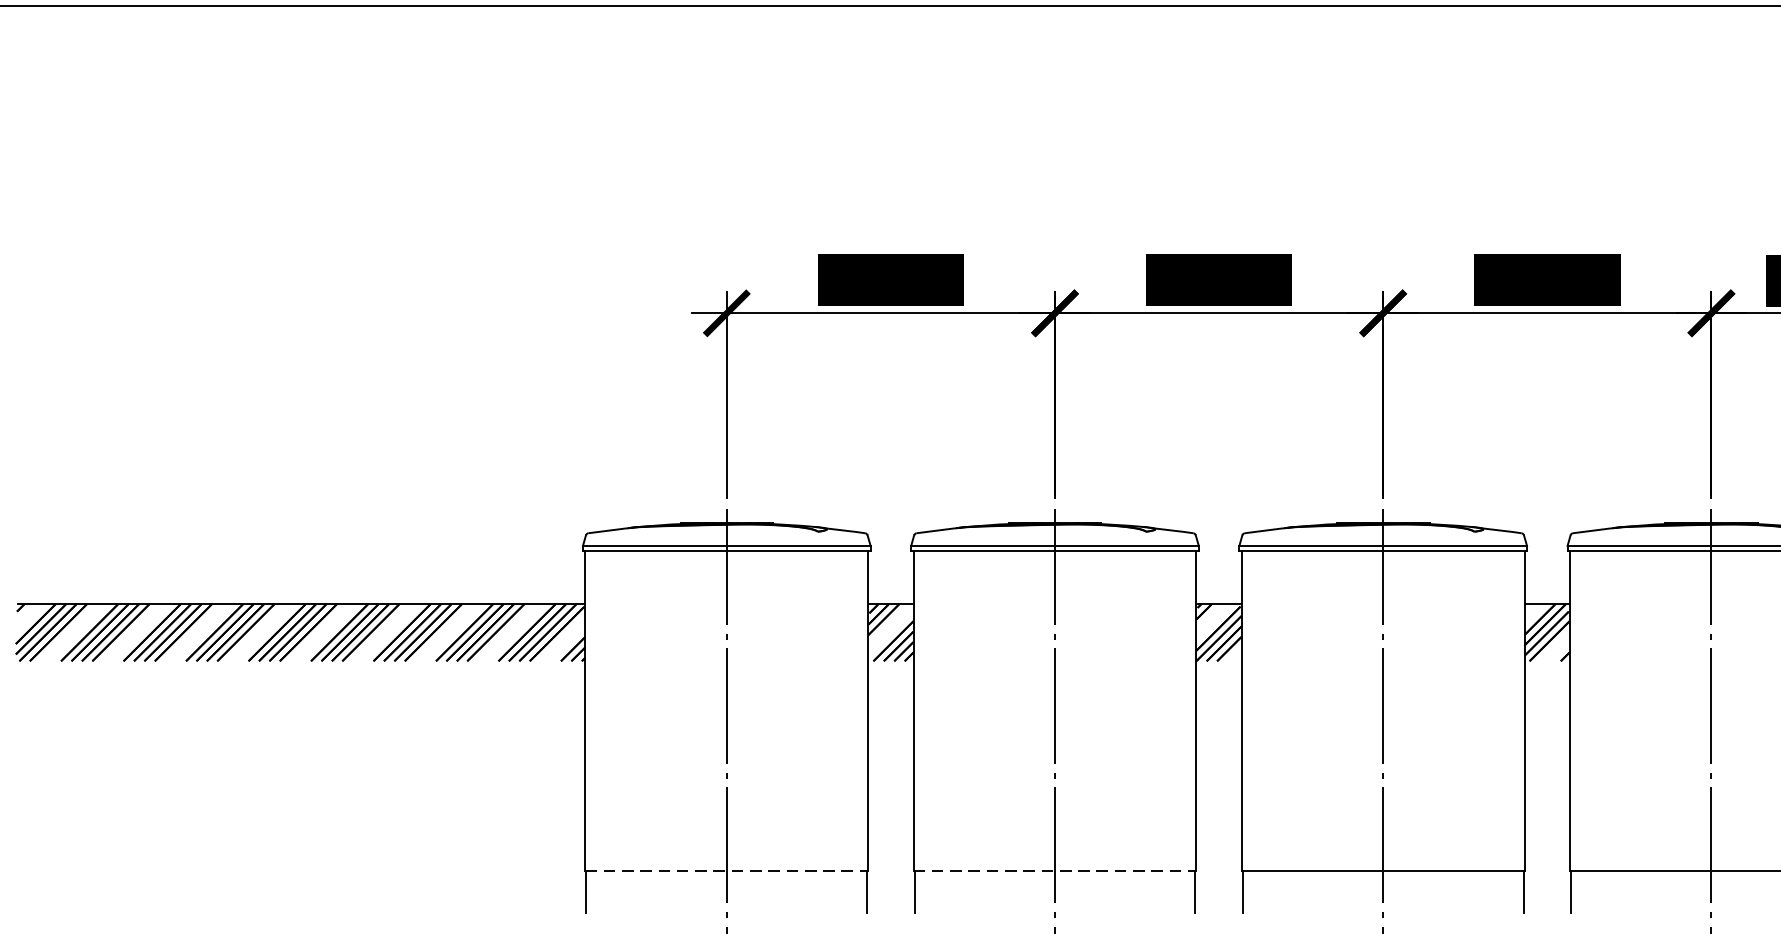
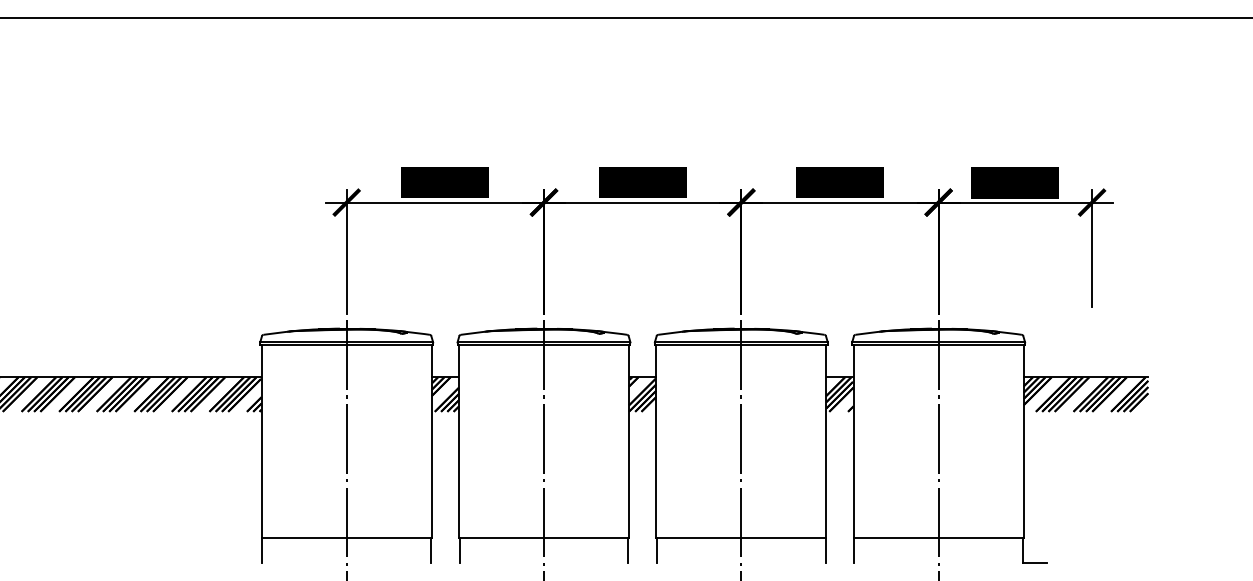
line: (728, 870) -> (347, 537), dashed -> solid
line: (1055, 870) -> (544, 537), dashed -> solid

